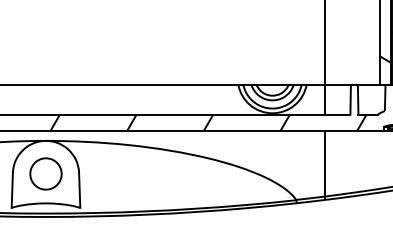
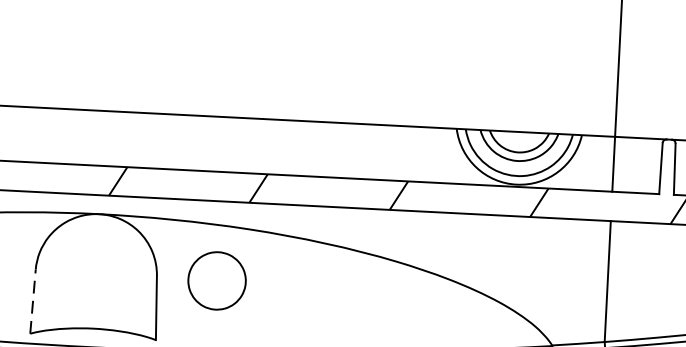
part: (45, 173) -> (216, 279), moved
line: (12, 190) -> (33, 301), solid -> dashed

